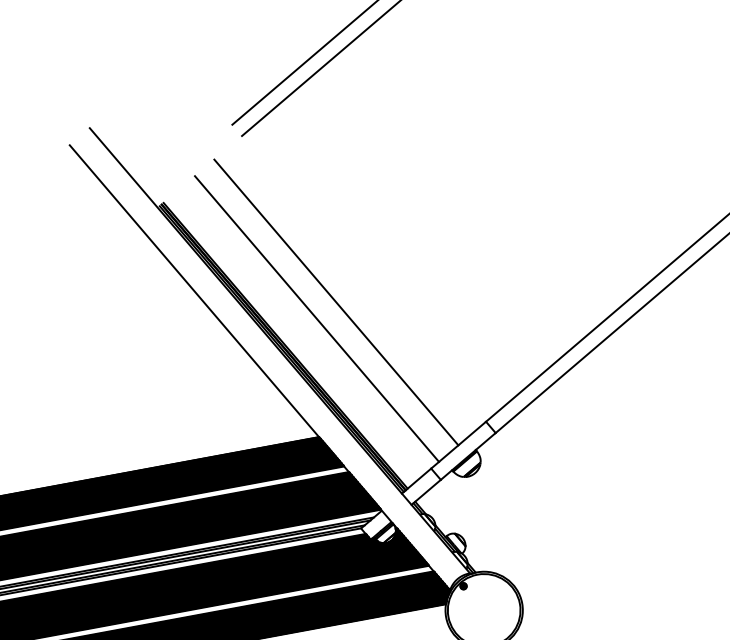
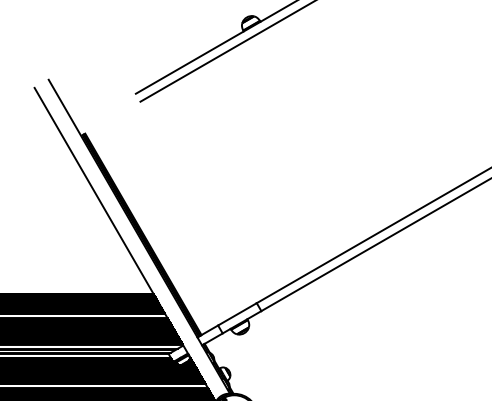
line: (336, 302) -> (179, 213), removed
line: (317, 318) -> (165, 221), removed

